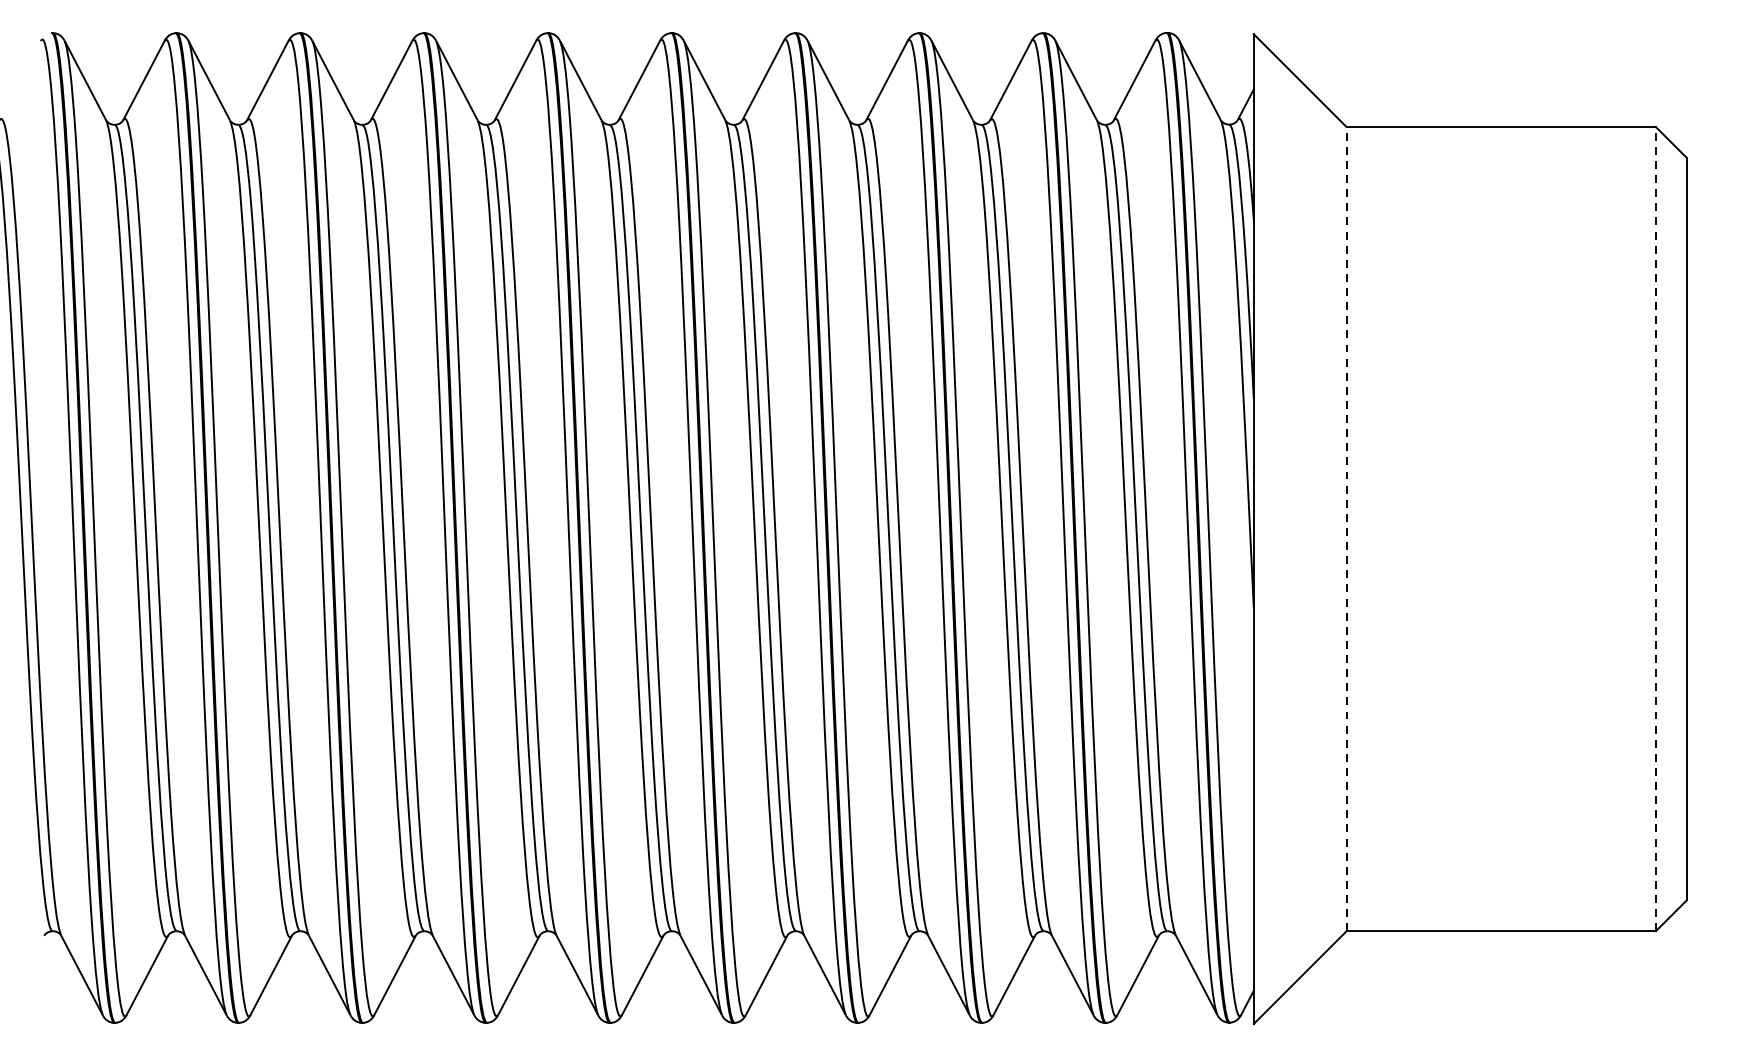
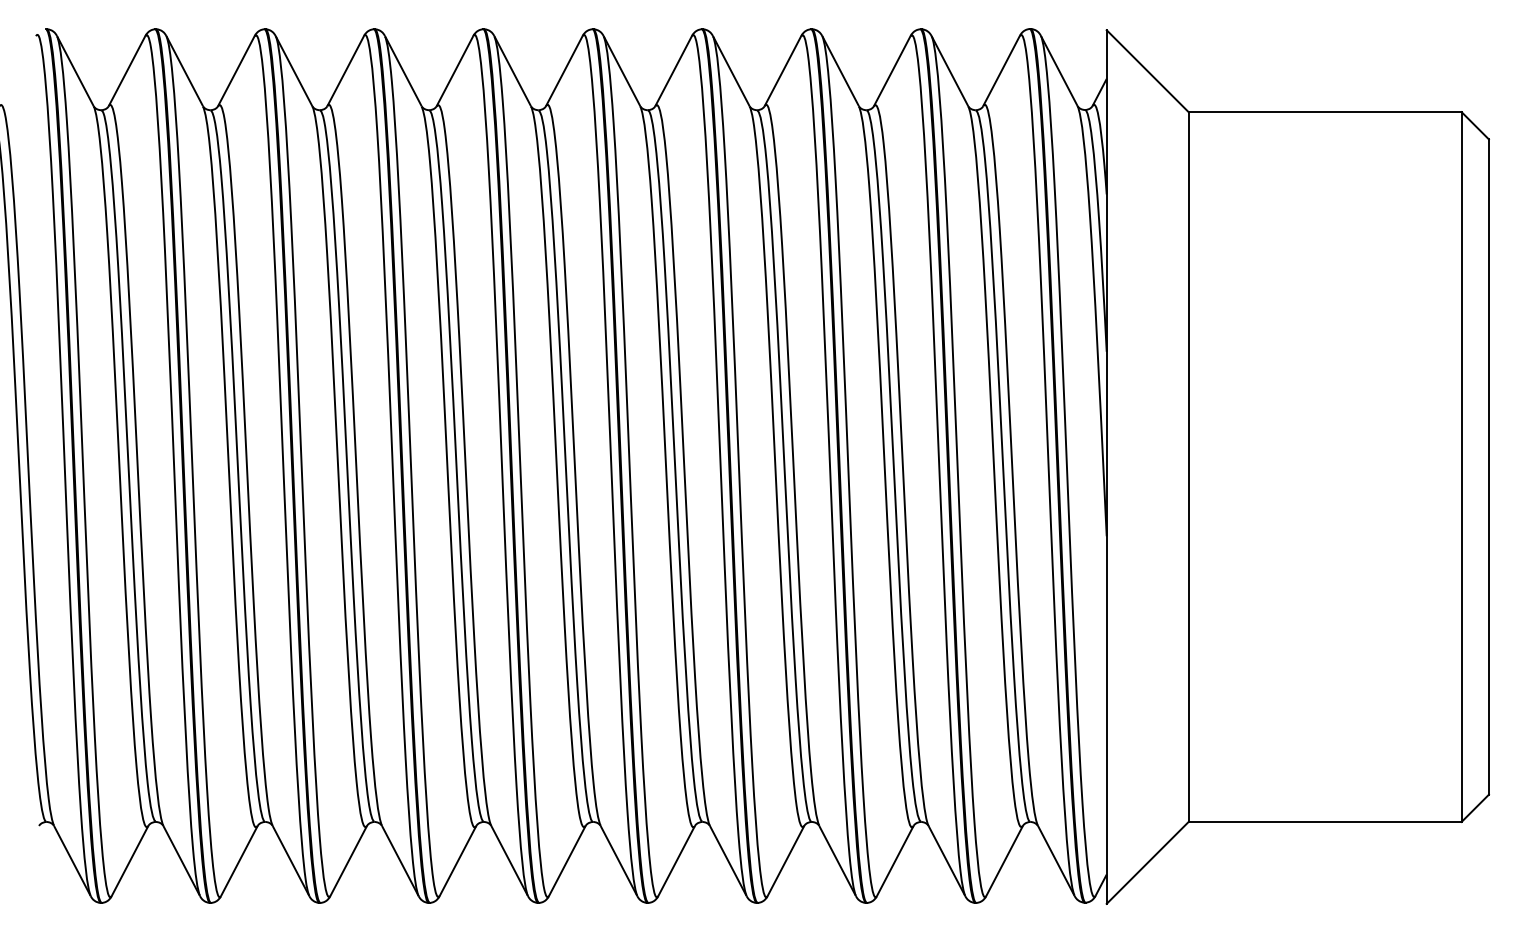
line: (1346, 529) -> (1188, 467), dashed -> solid
line: (1655, 529) -> (1461, 467), dashed -> solid

